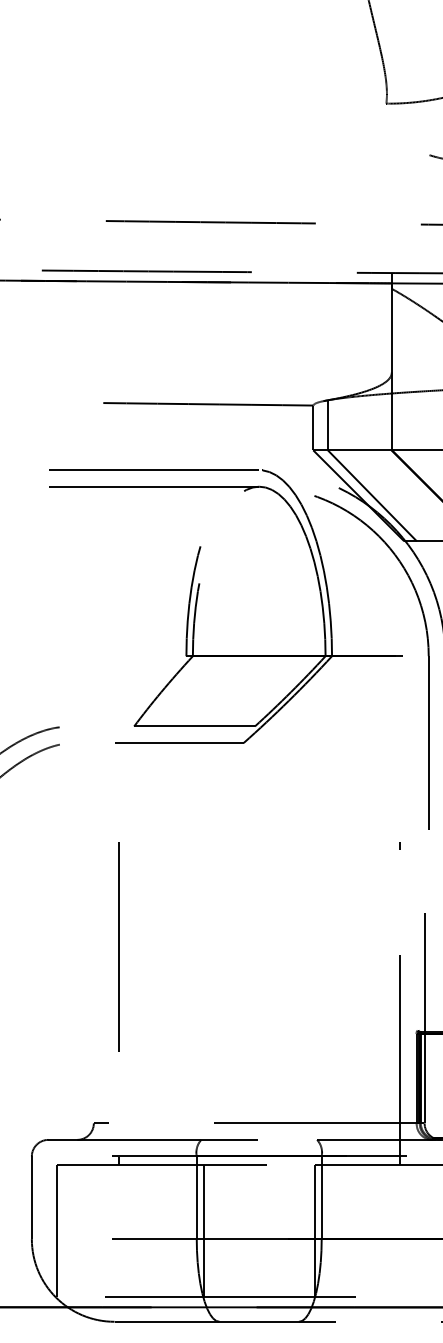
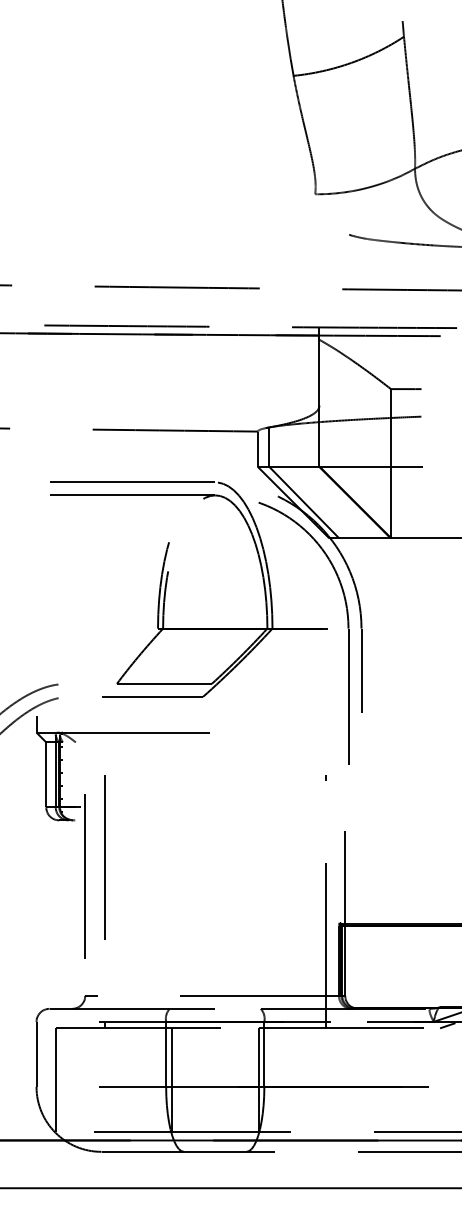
part: (94, 921) -> (85, 837), added

